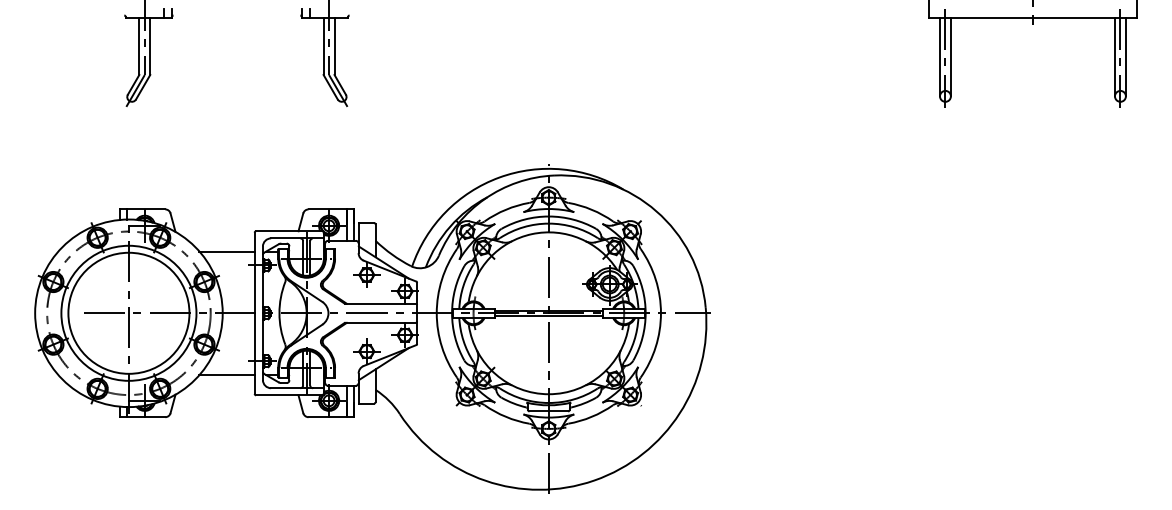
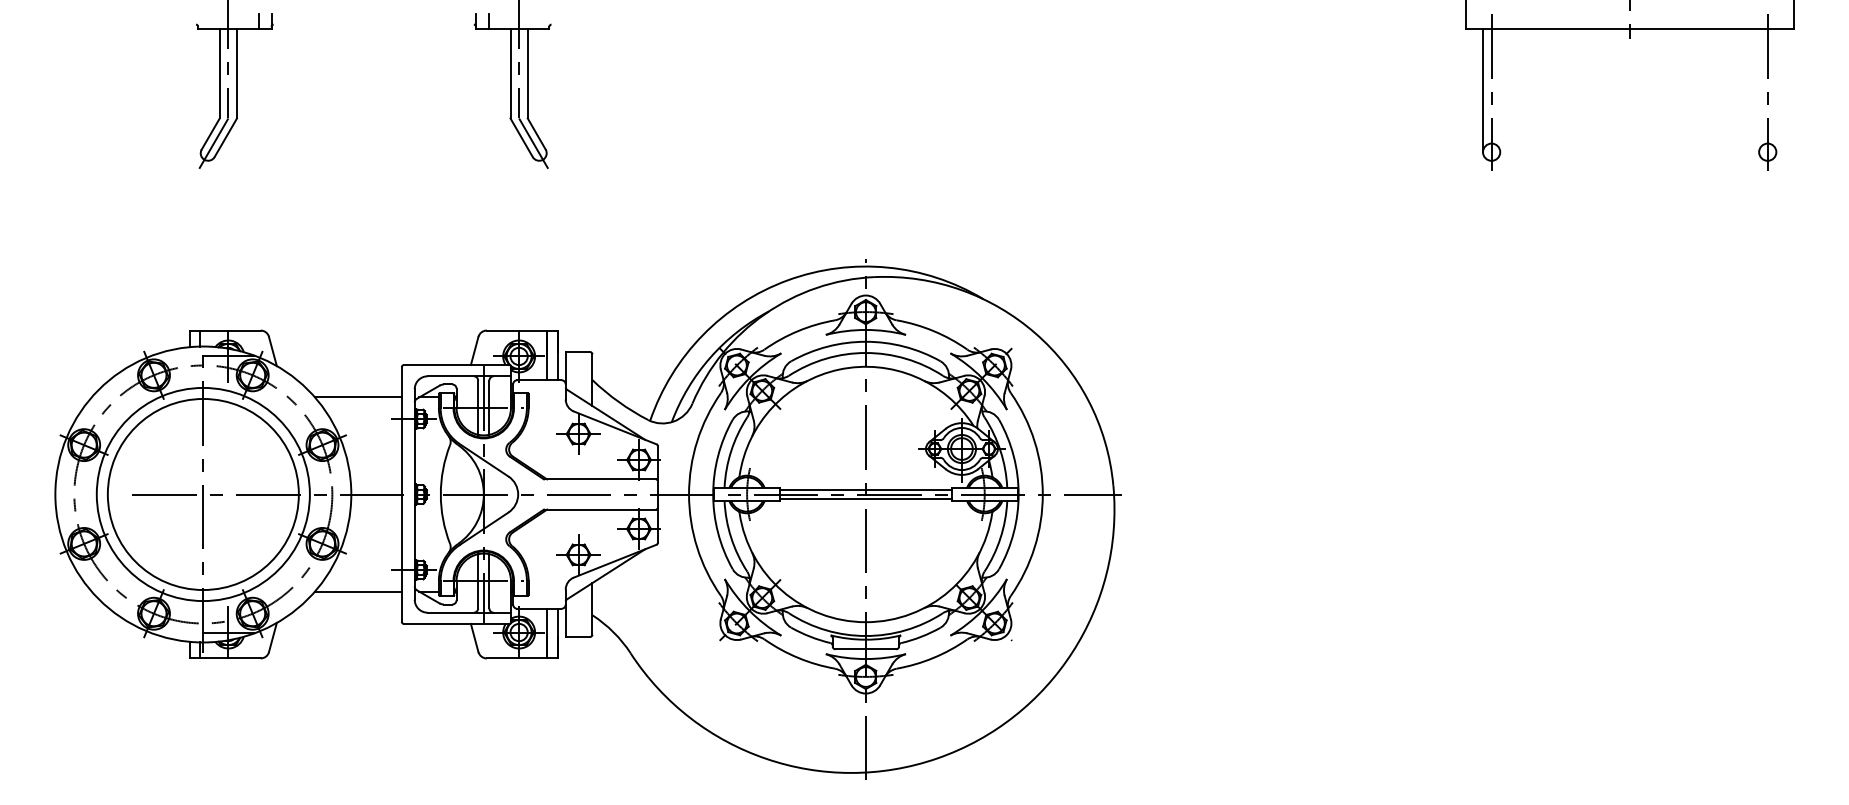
line: (950, 57) -> (1499, 90), removed
line: (1114, 57) -> (1758, 90), removed
line: (1125, 57) -> (1775, 90), removed

